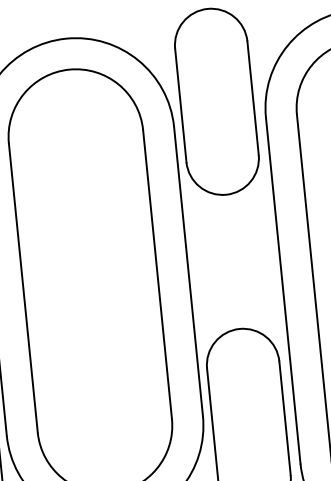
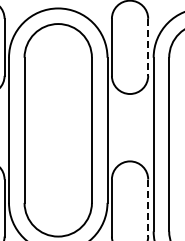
line: (253, 98) -> (148, 47), solid -> dashed
line: (285, 419) -> (148, 208), solid -> dashed

